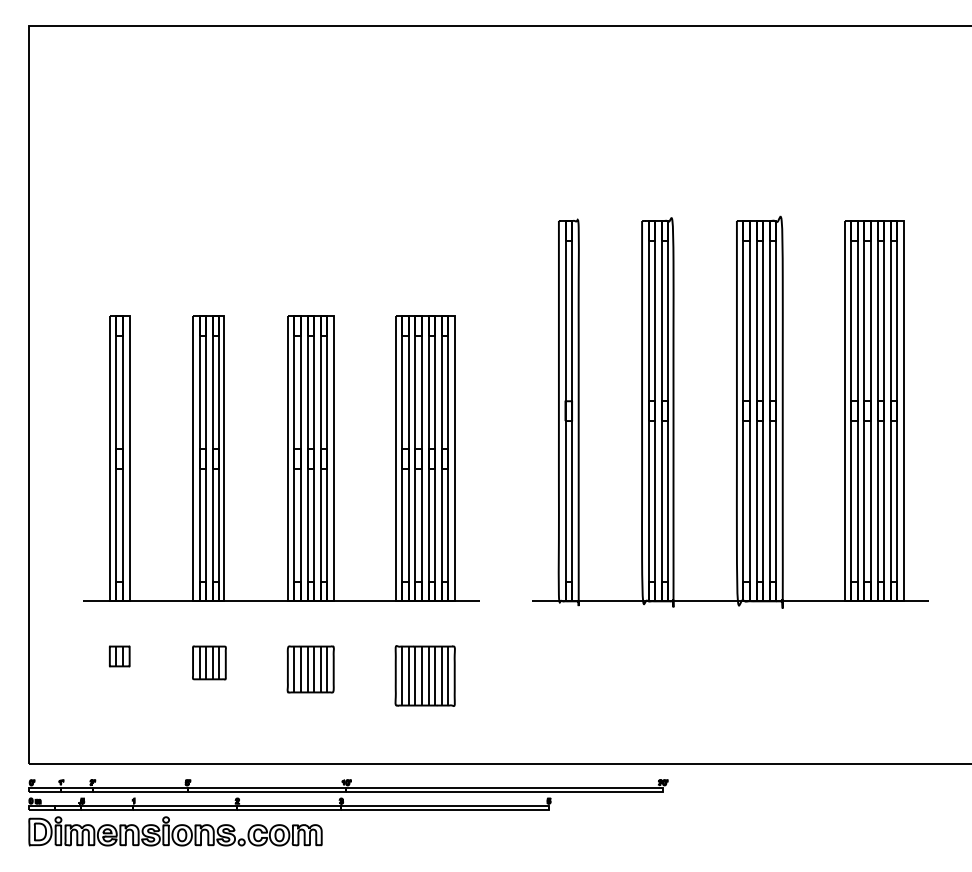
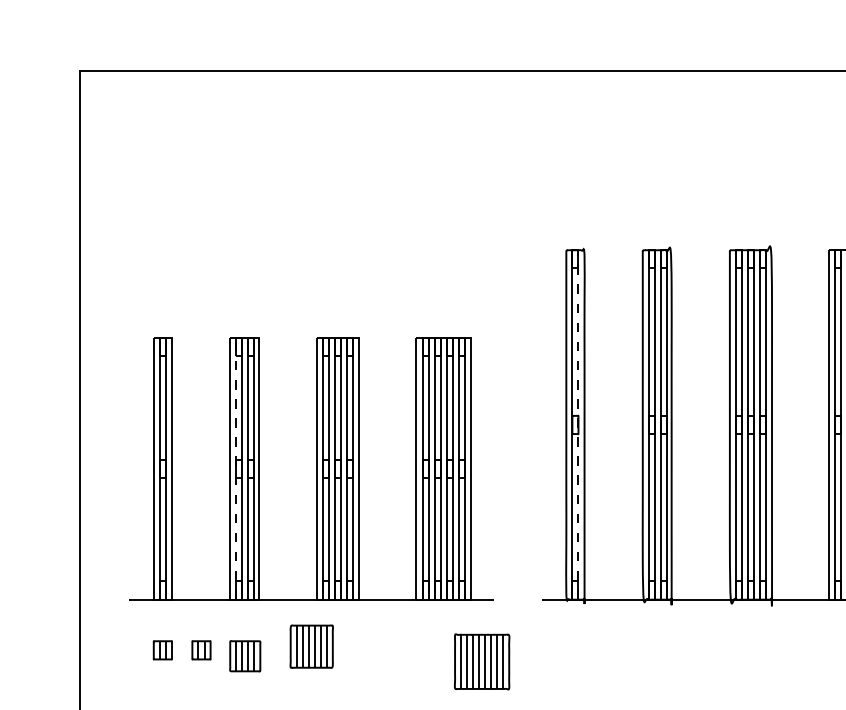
line: (572, 410) -> (578, 424), solid -> dashed
line: (199, 458) -> (236, 468), solid -> dashed
part: (161, 656) -> (201, 650), added
part: (310, 669) -> (311, 646), moved
part: (424, 675) -> (481, 661), moved

